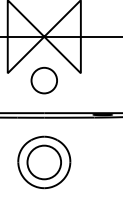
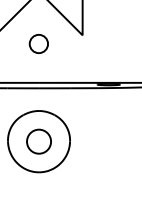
circle: (43, 80) -> (38, 43), size x0.6
circle: (44, 162) -> (39, 141), size x0.6

